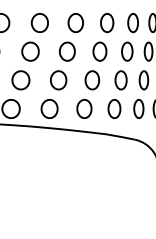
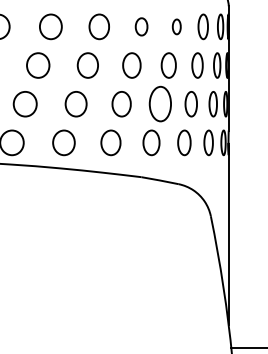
part: (107, 22) -> (141, 26), size x0.7
part: (132, 22) -> (176, 26), size x0.6
part: (121, 80) -> (160, 104), size x1.4

